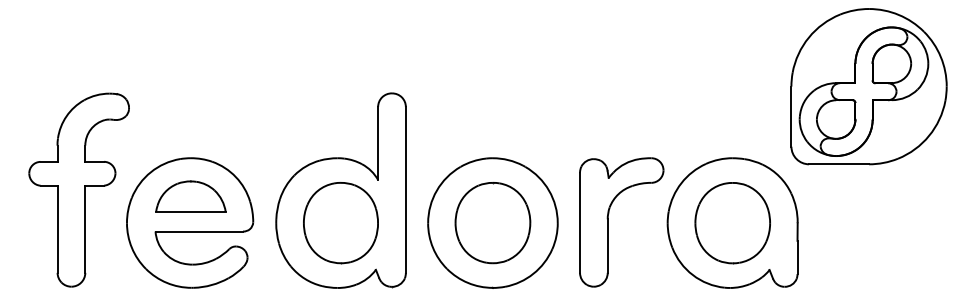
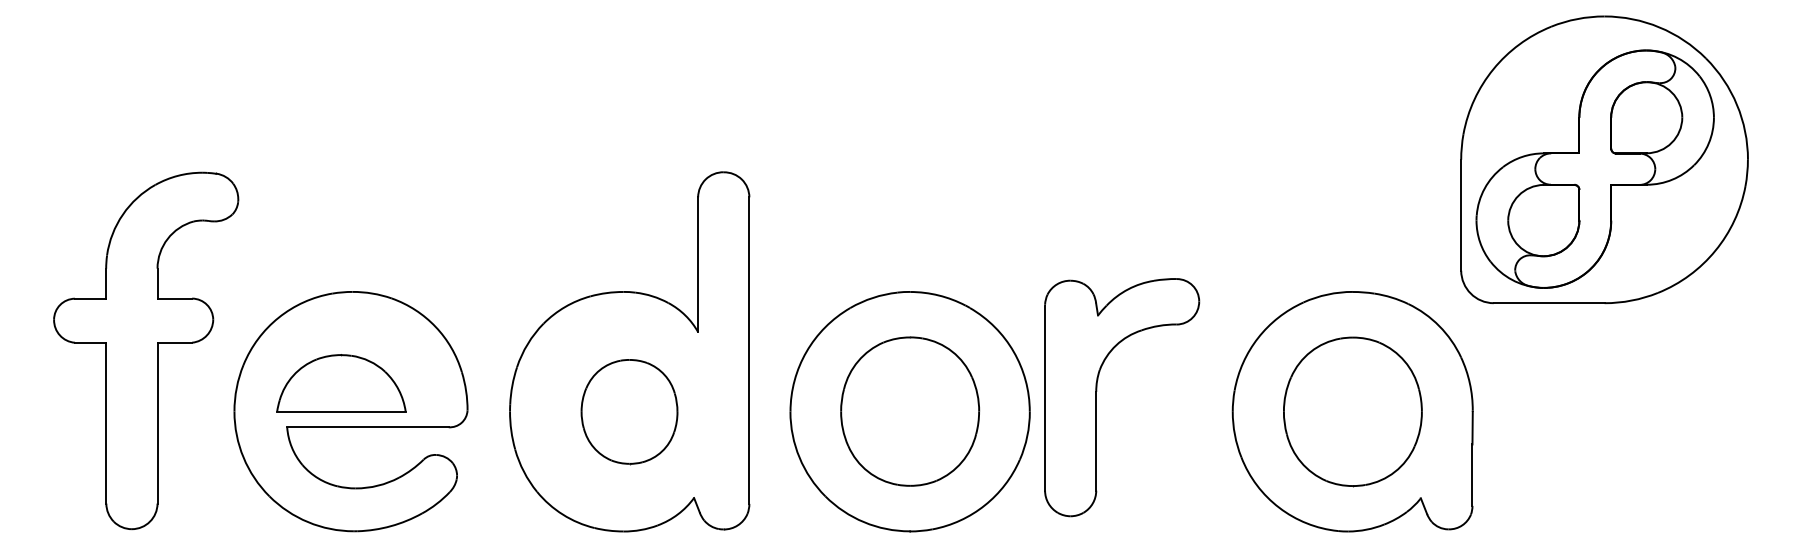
part: (190, 196) -> (340, 382), moved
part: (608, 222) -> (1097, 397), moved
part: (340, 223) -> (628, 412), size x0.7

